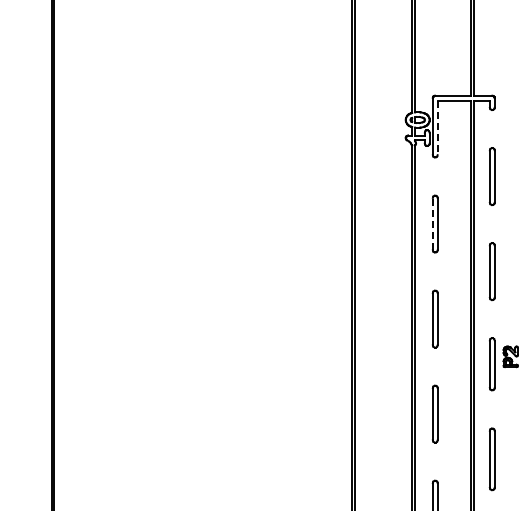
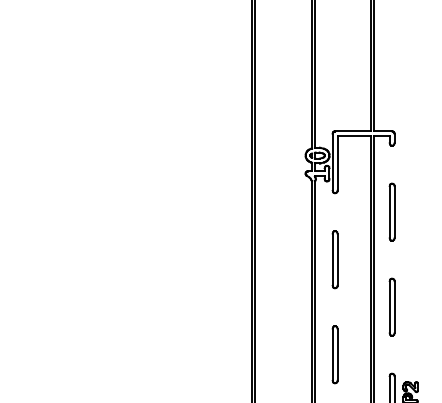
line: (437, 128) -> (337, 164), dashed -> solid
line: (432, 223) -> (332, 259), dashed -> solid

